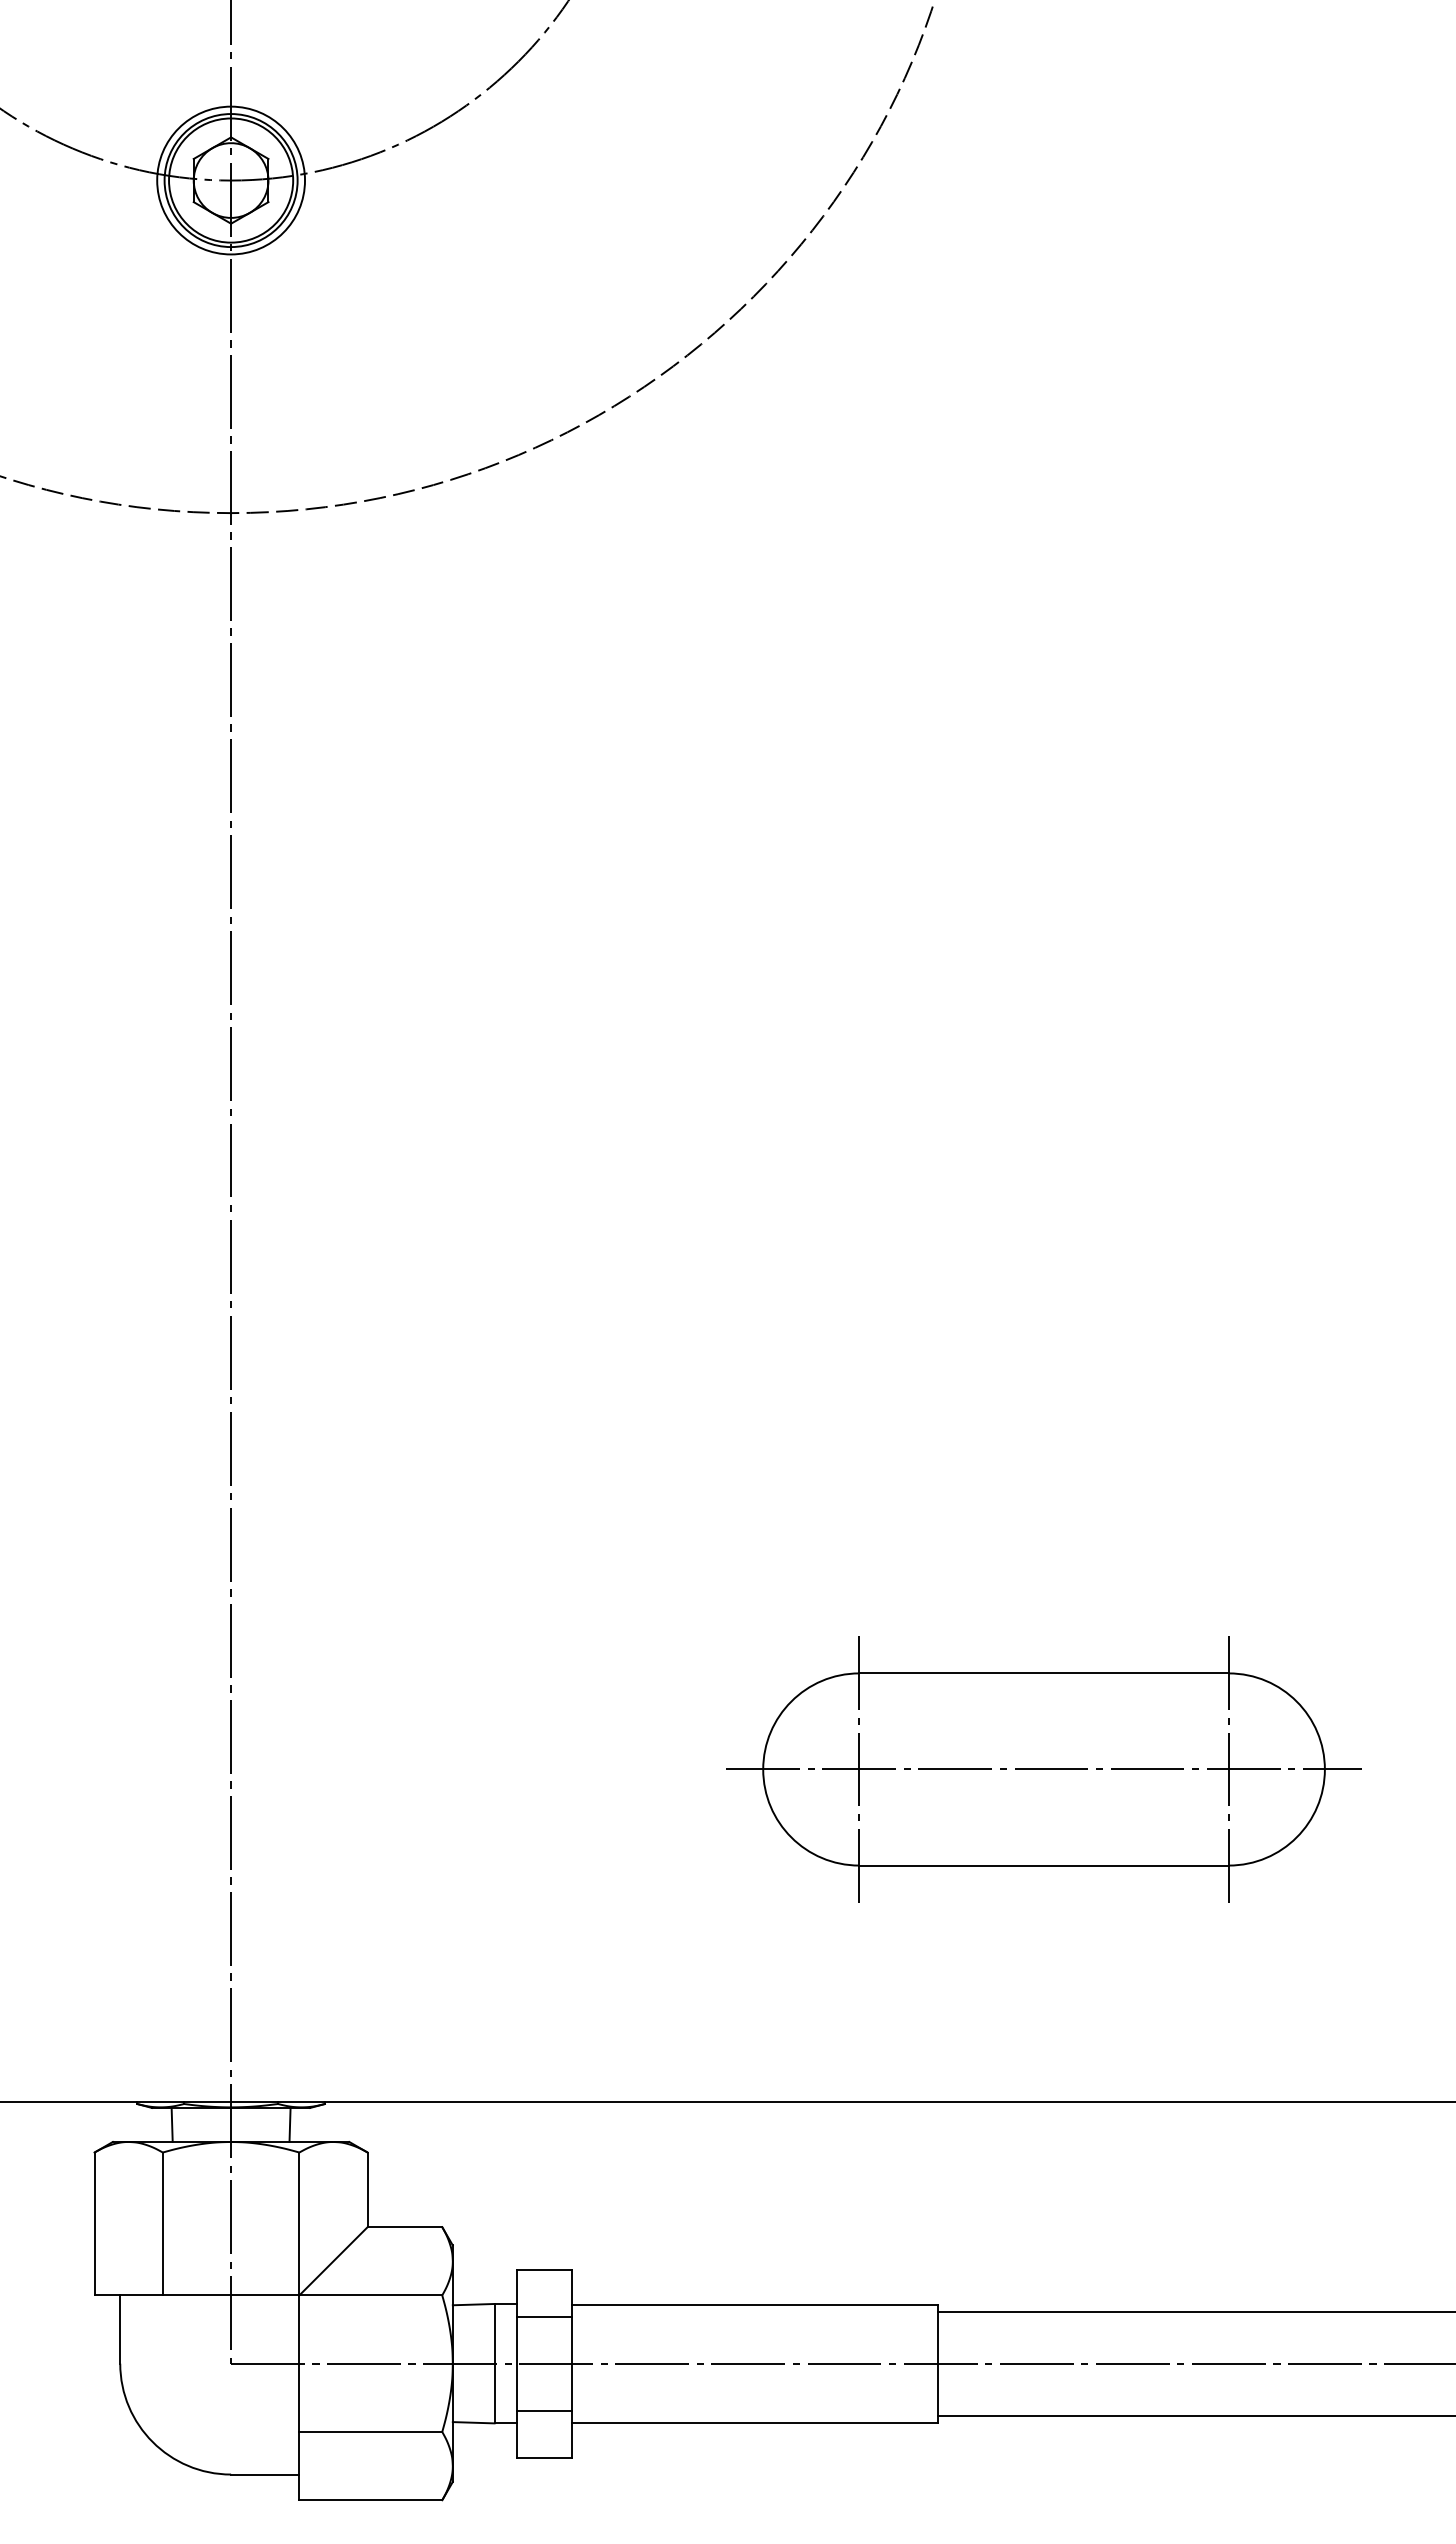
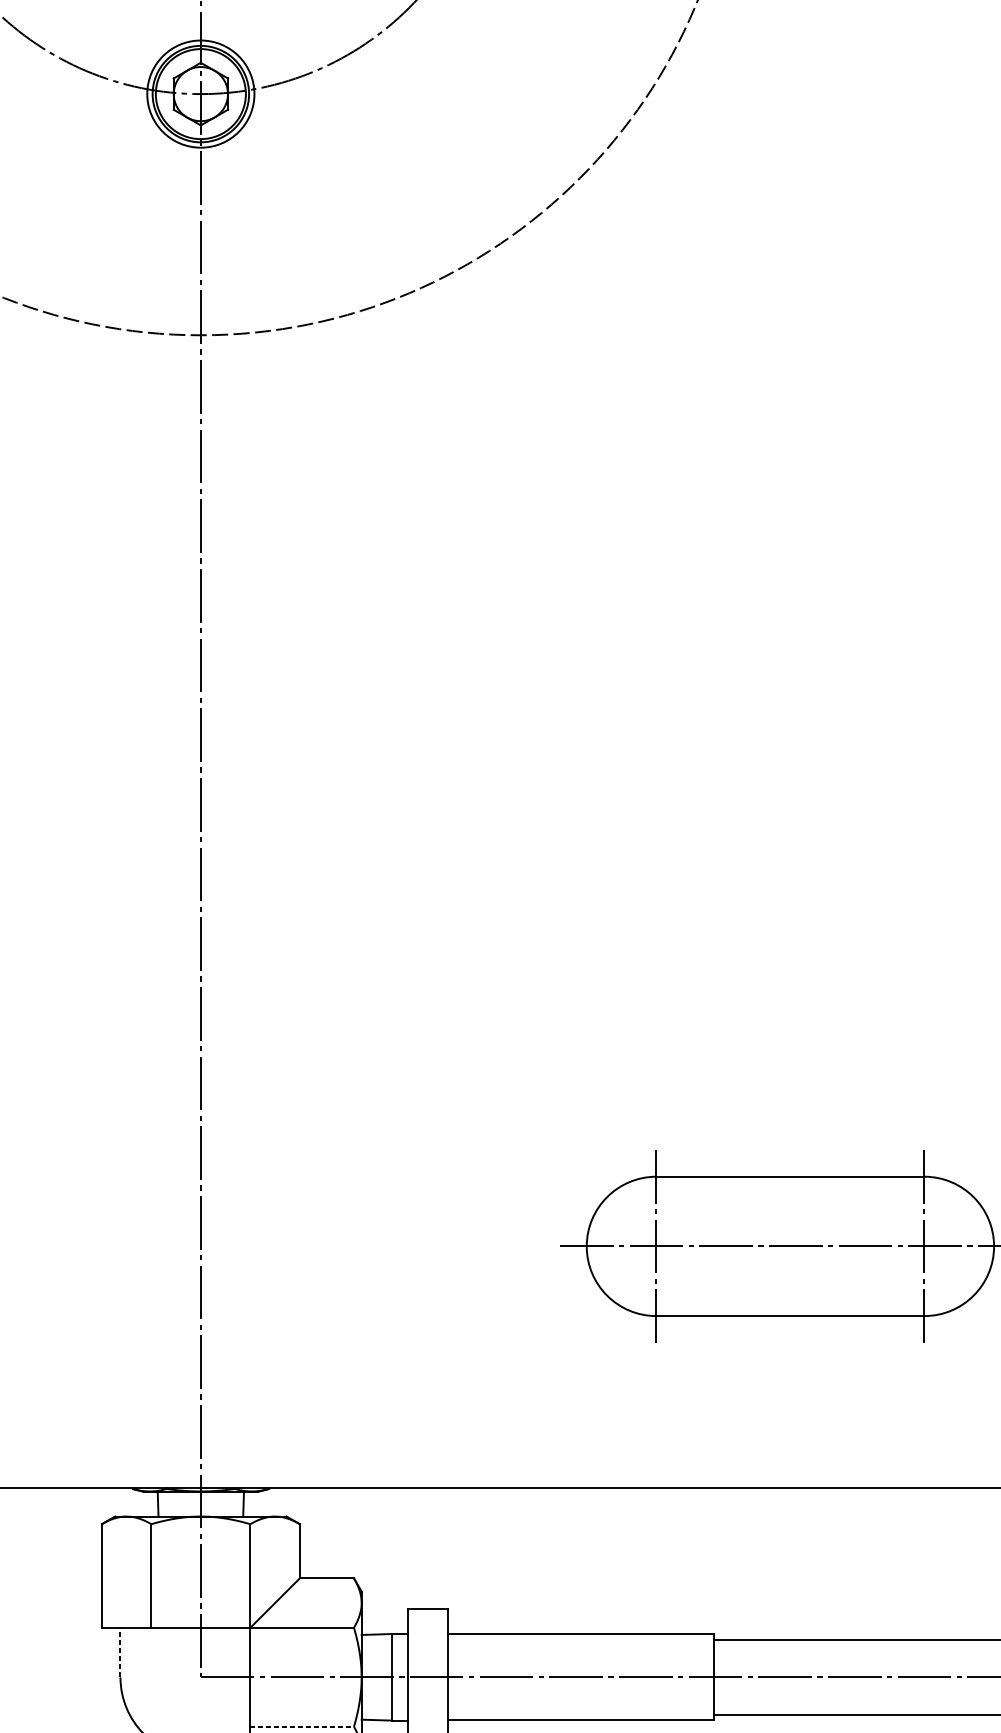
line: (544, 2316) -> (428, 1643), removed
line: (120, 2329) -> (120, 1652), solid -> dashed
line: (544, 2410) -> (428, 1711), removed
line: (371, 2431) -> (302, 1726), solid -> dashed

